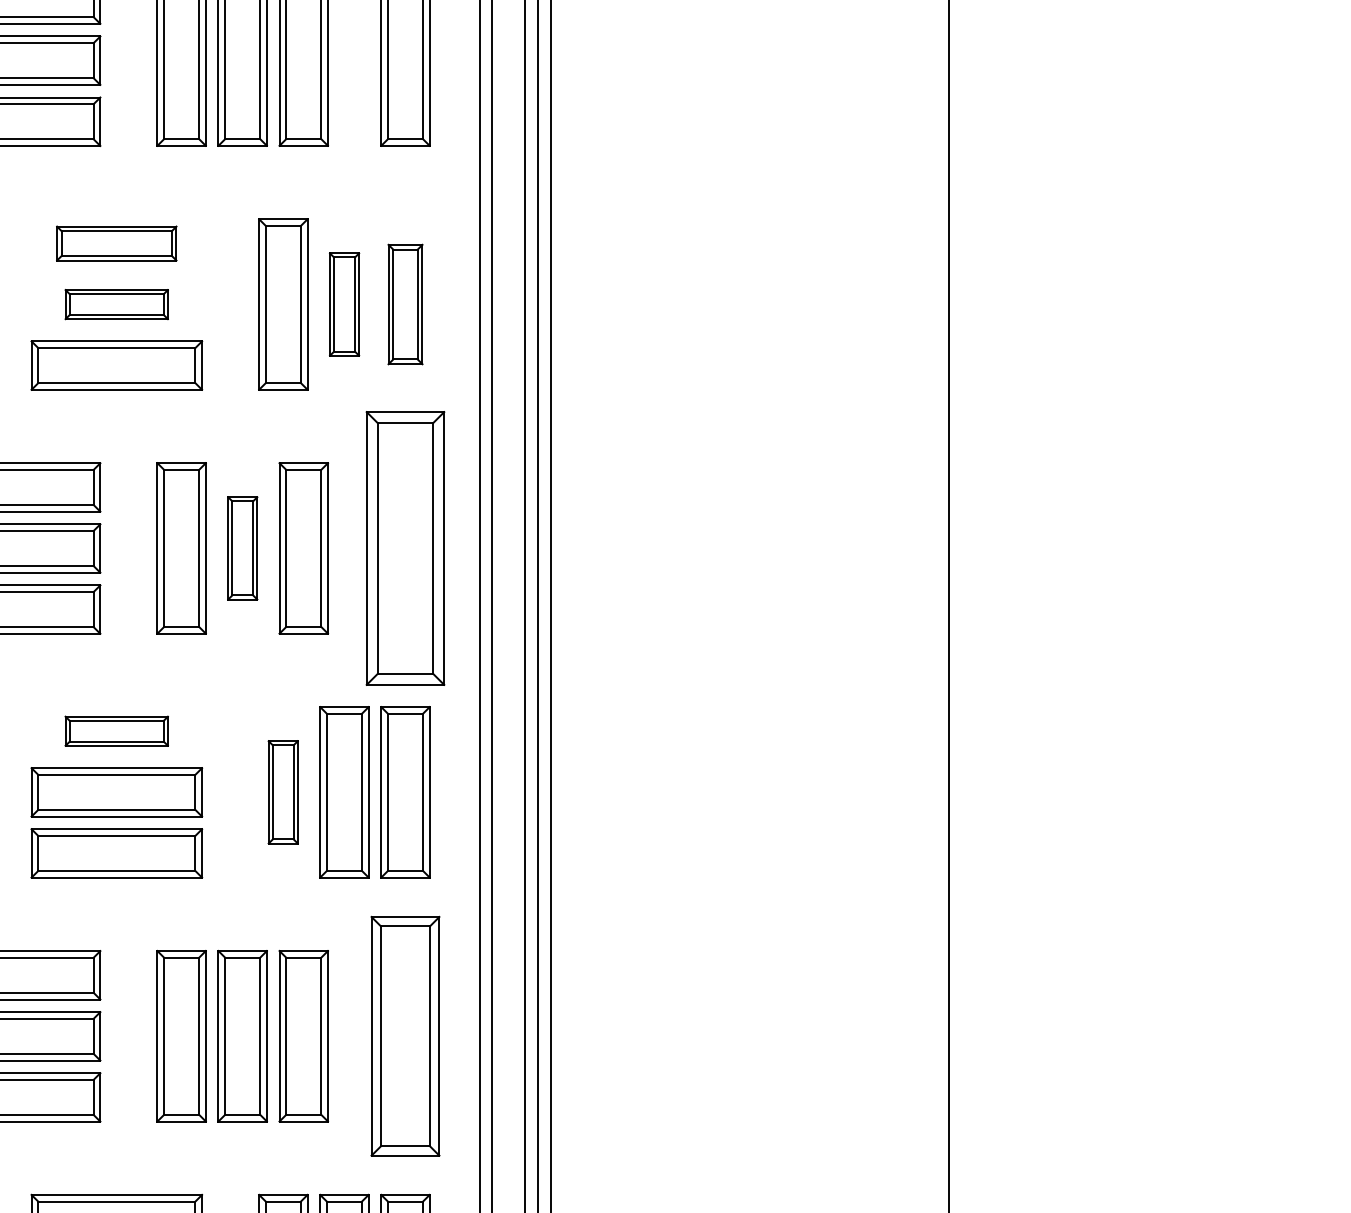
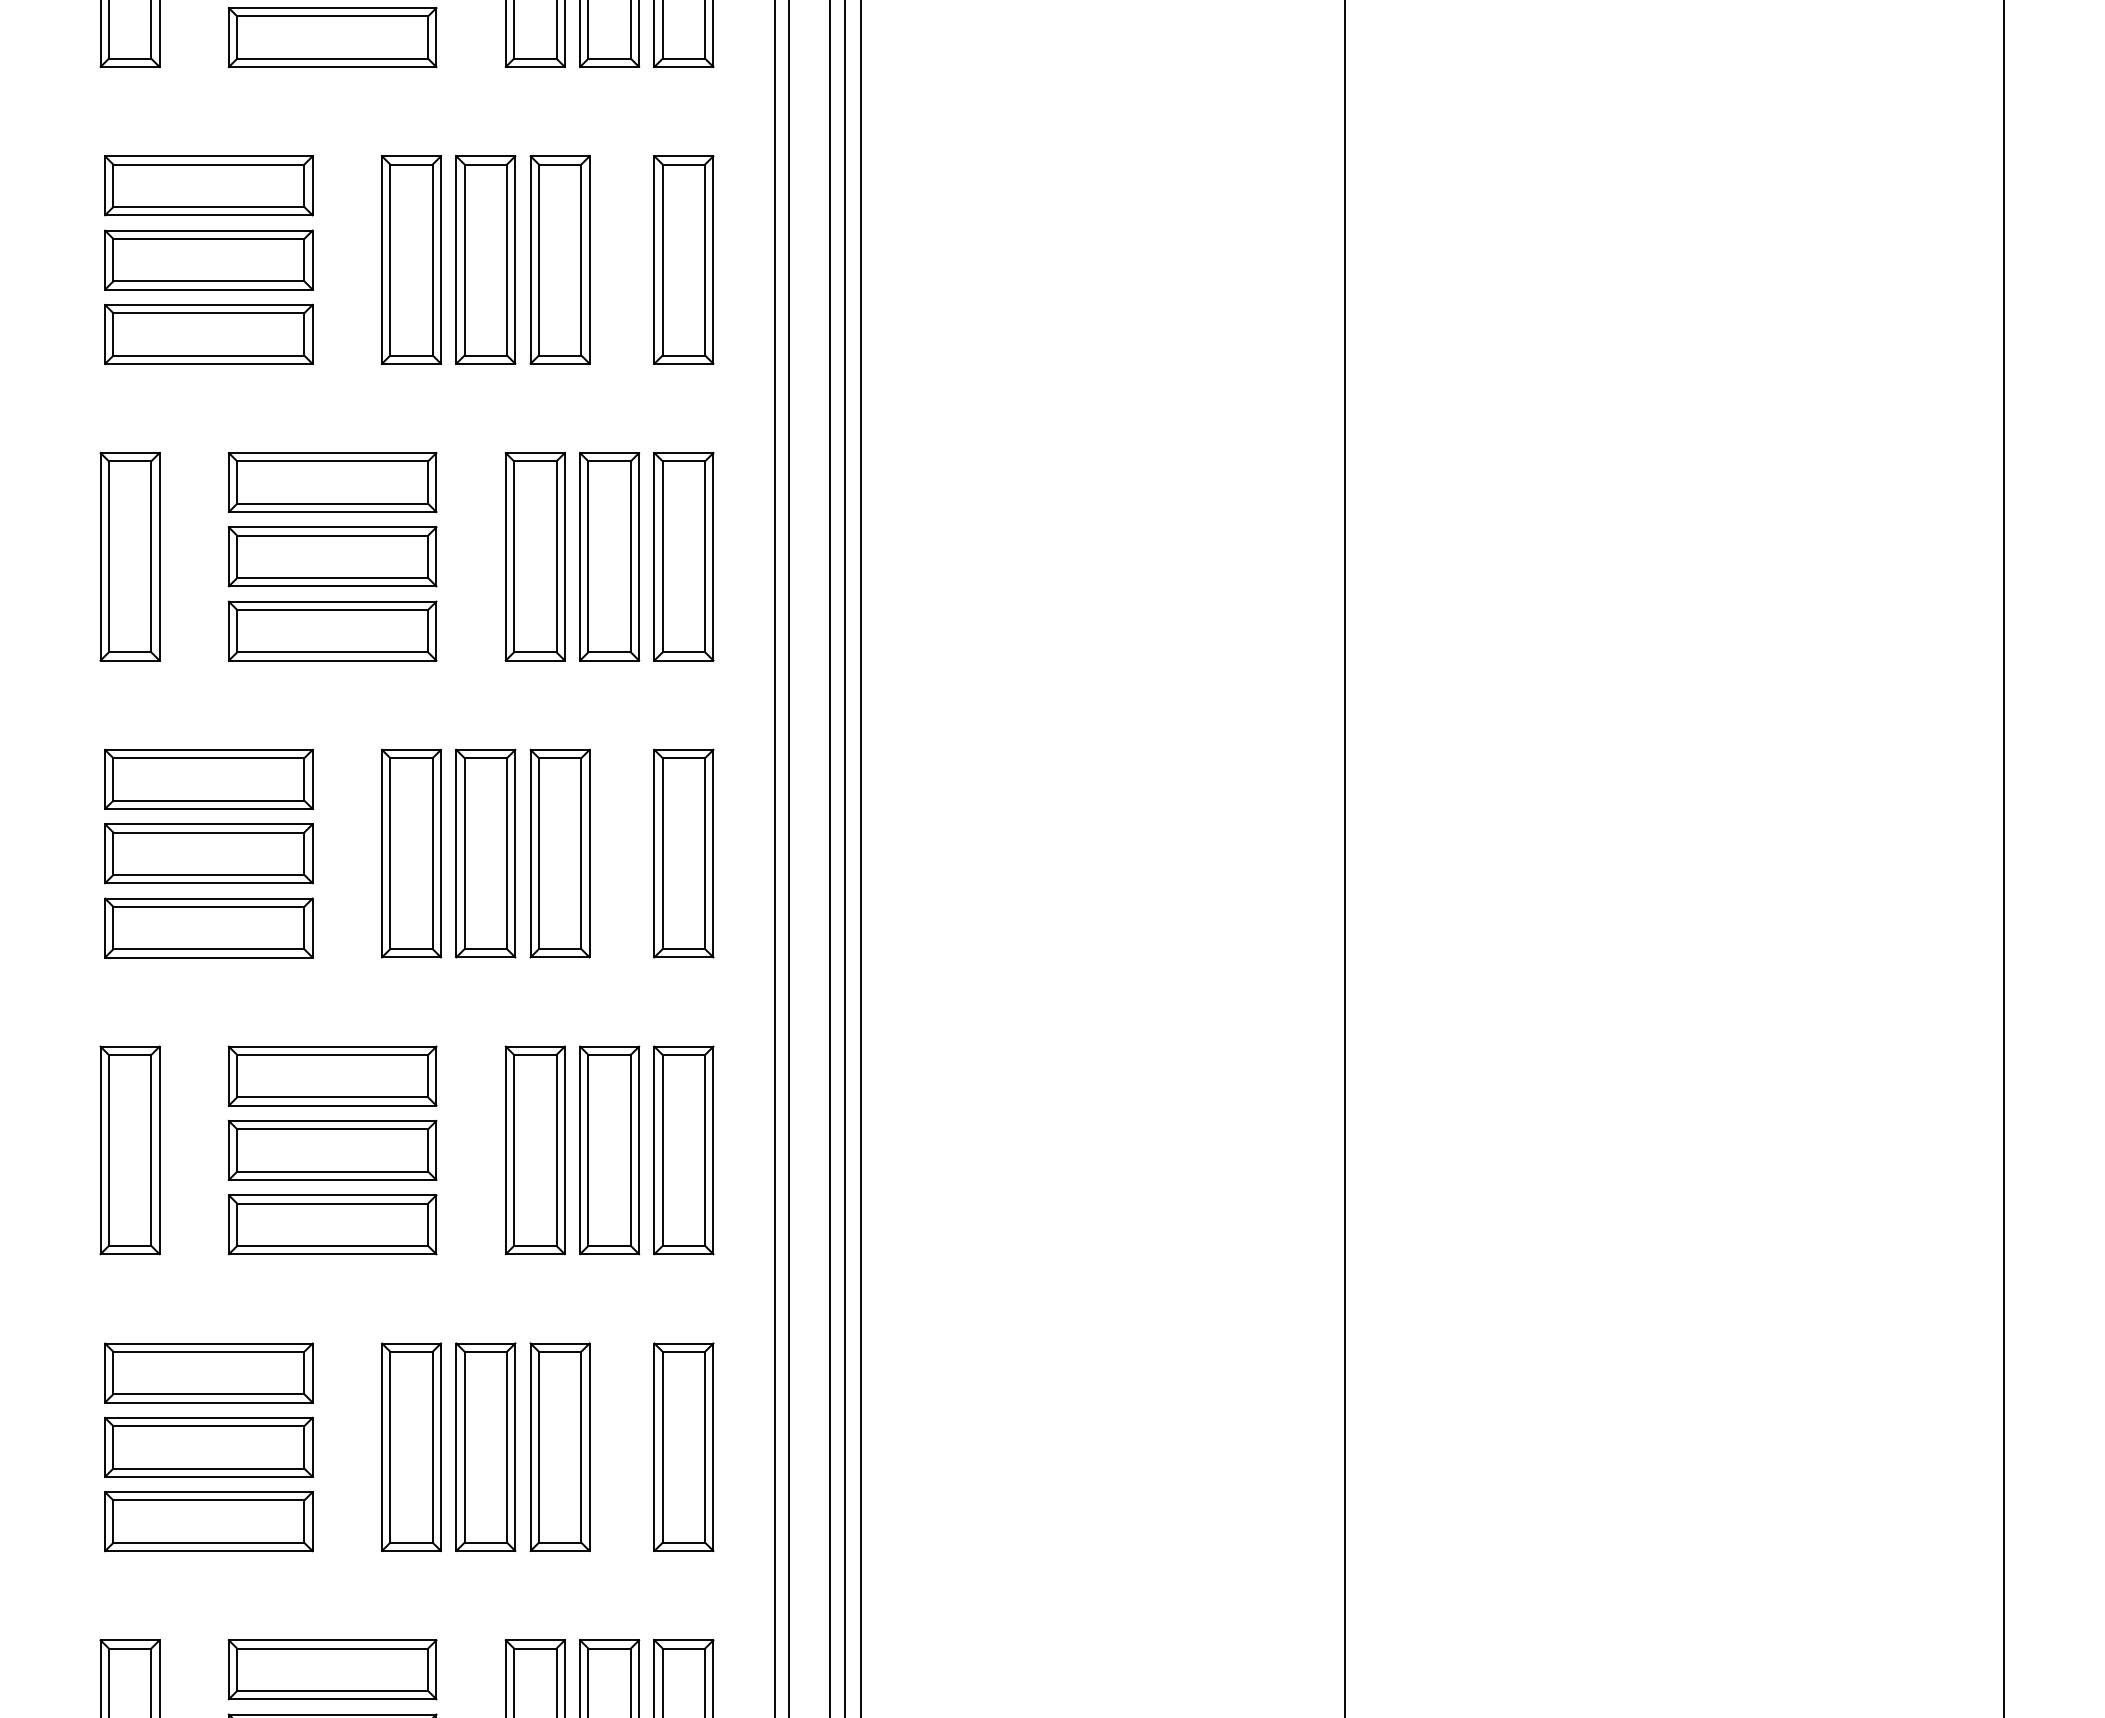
part: (116, 243) -> (332, 482), size x1.43
part: (116, 304) -> (332, 556), size x1.67
part: (344, 304) -> (609, 556), size x1.67
part: (405, 304) -> (683, 556), size x1.43
part: (242, 548) -> (485, 853), size x1.67
part: (405, 548) -> (683, 853), size x0.62
part: (116, 730) -> (332, 1075), size x1.67
part: (282, 792) -> (534, 1150), size x1.67
part: (405, 1035) -> (683, 1446), size x0.71

